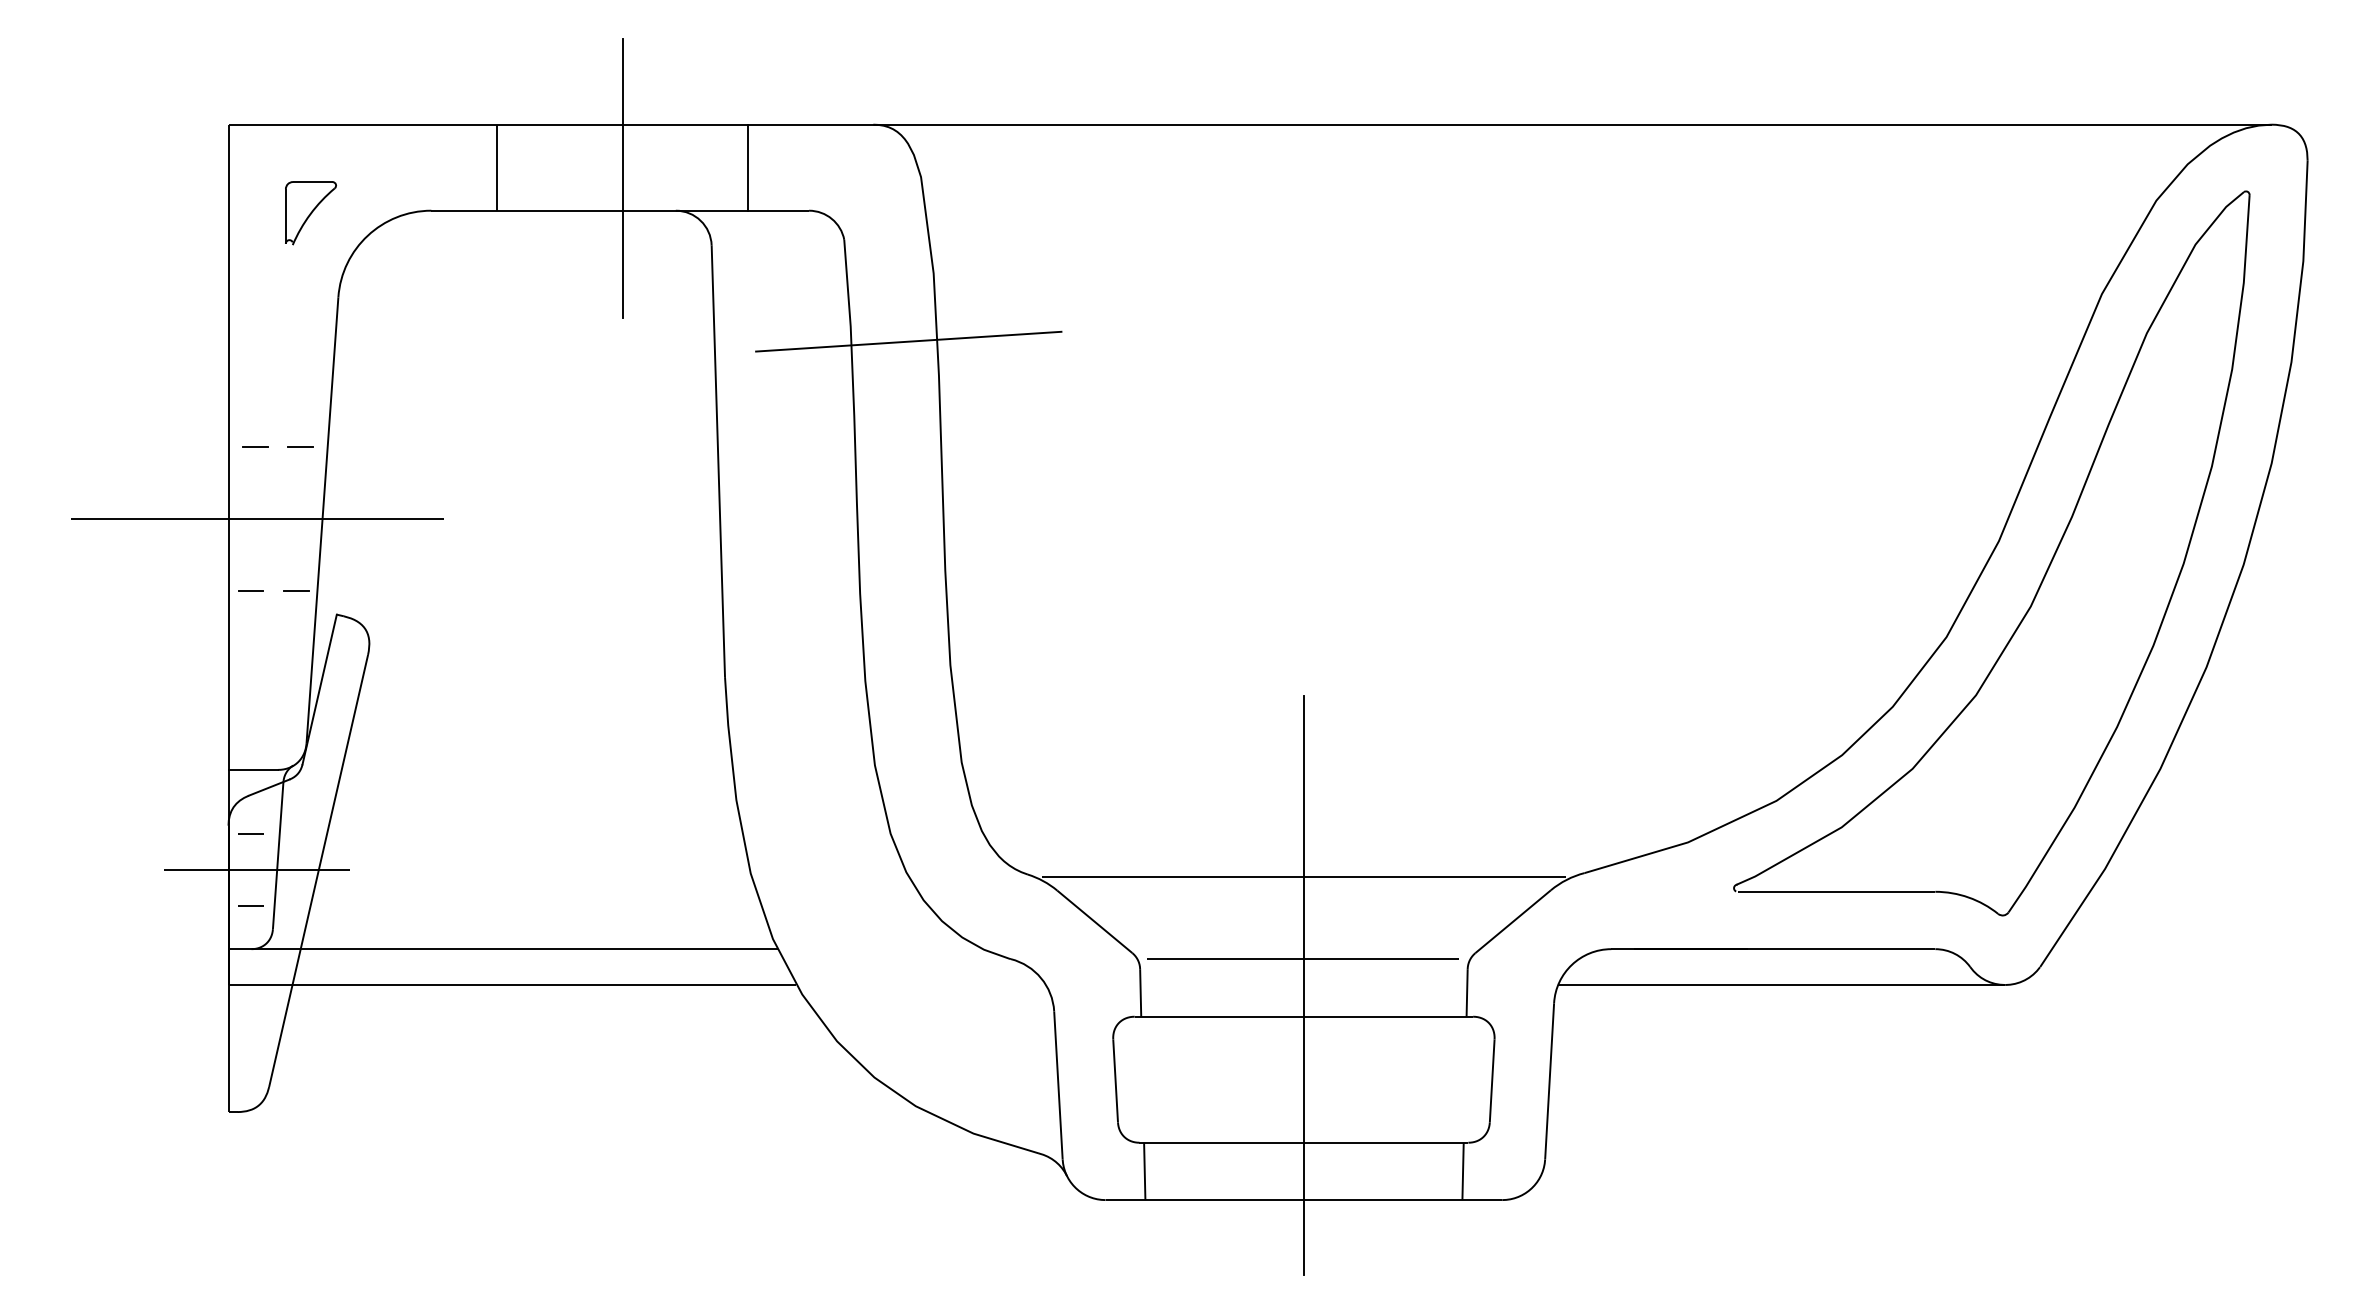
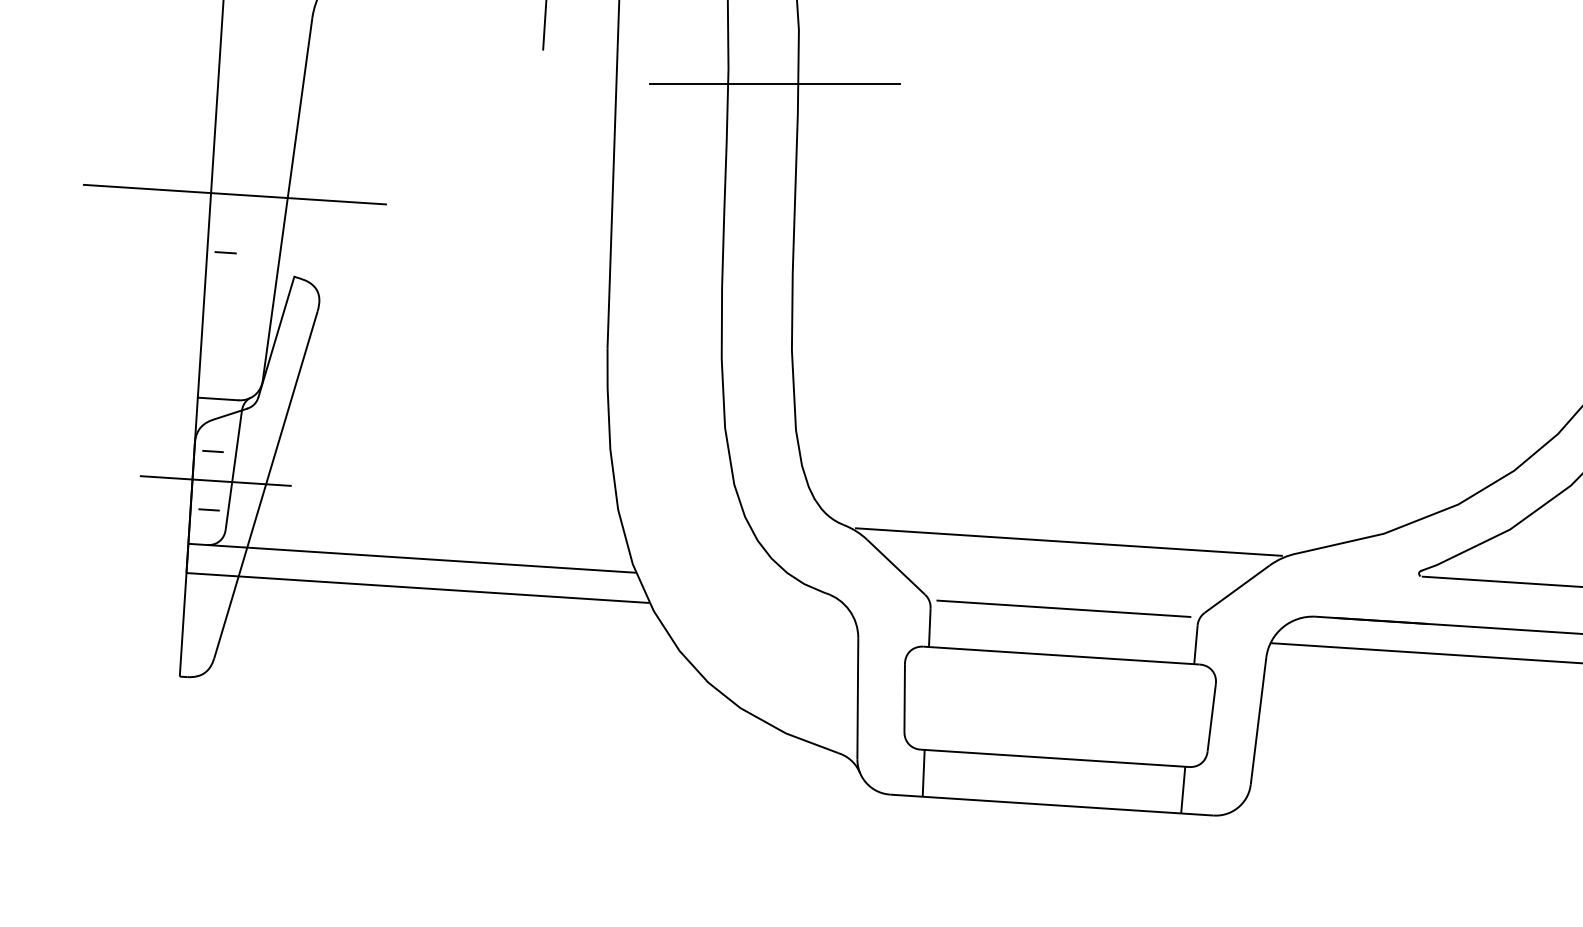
line: (254, 447) -> (236, 136), removed
line: (300, 447) -> (273, 138), removed
line: (295, 590) -> (261, 254), removed
line: (1303, 985) -> (1062, 630), removed

